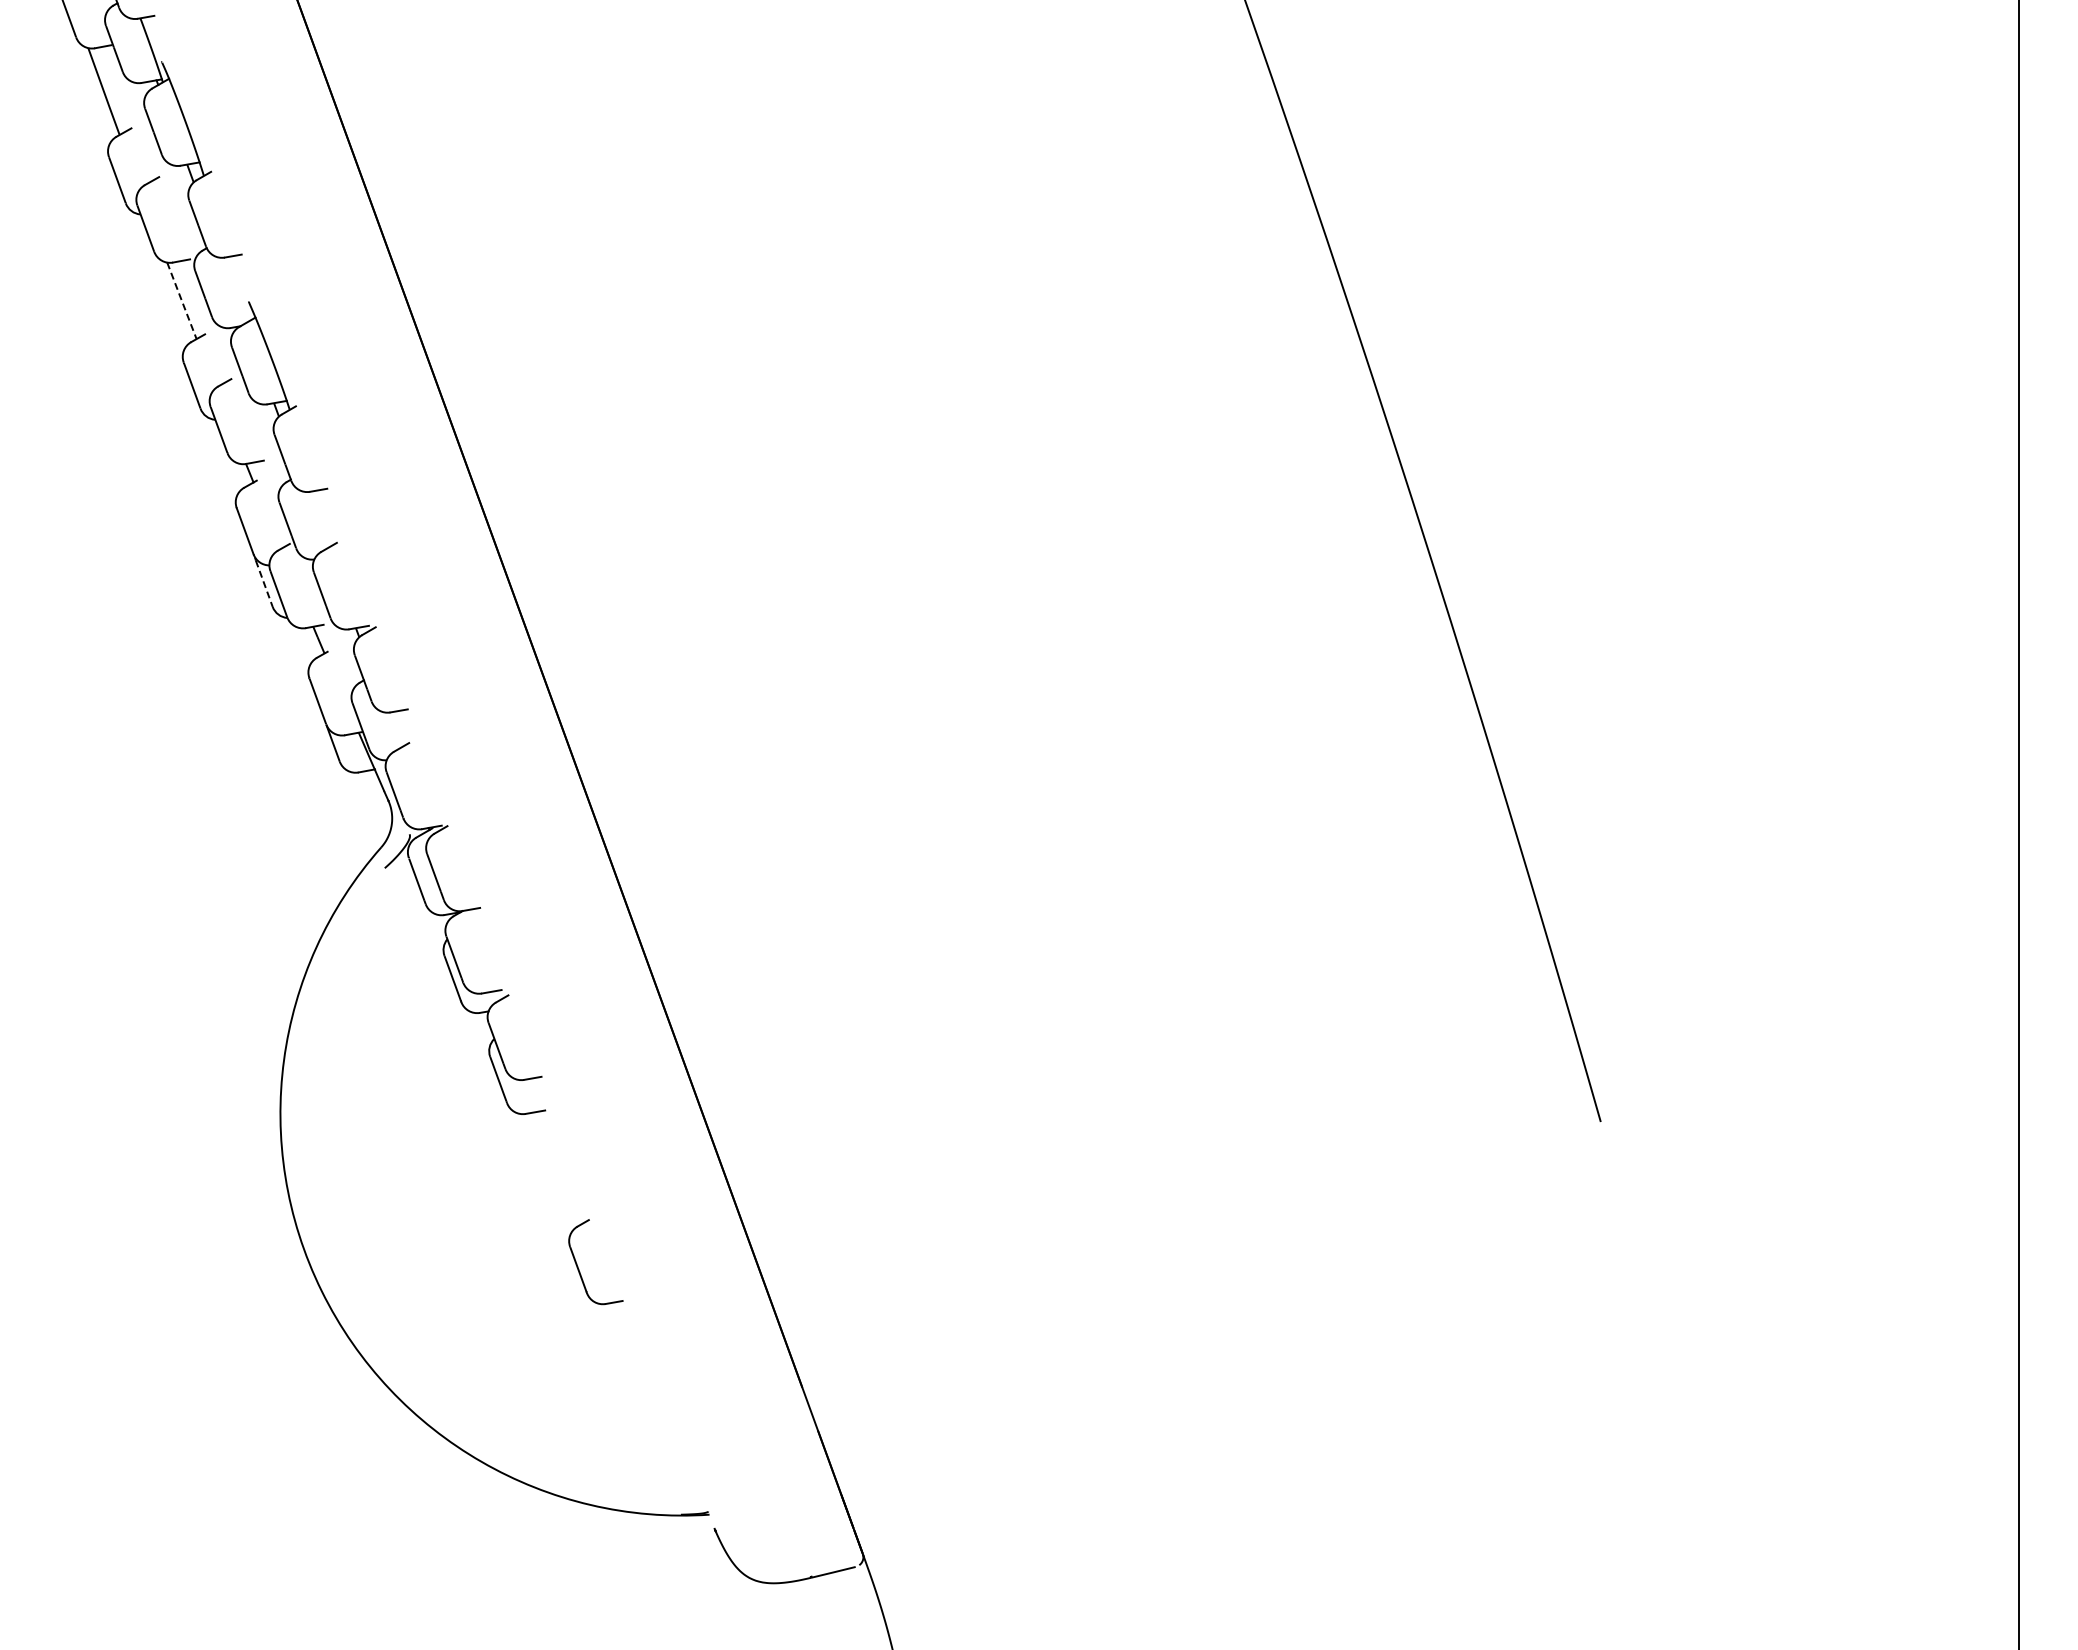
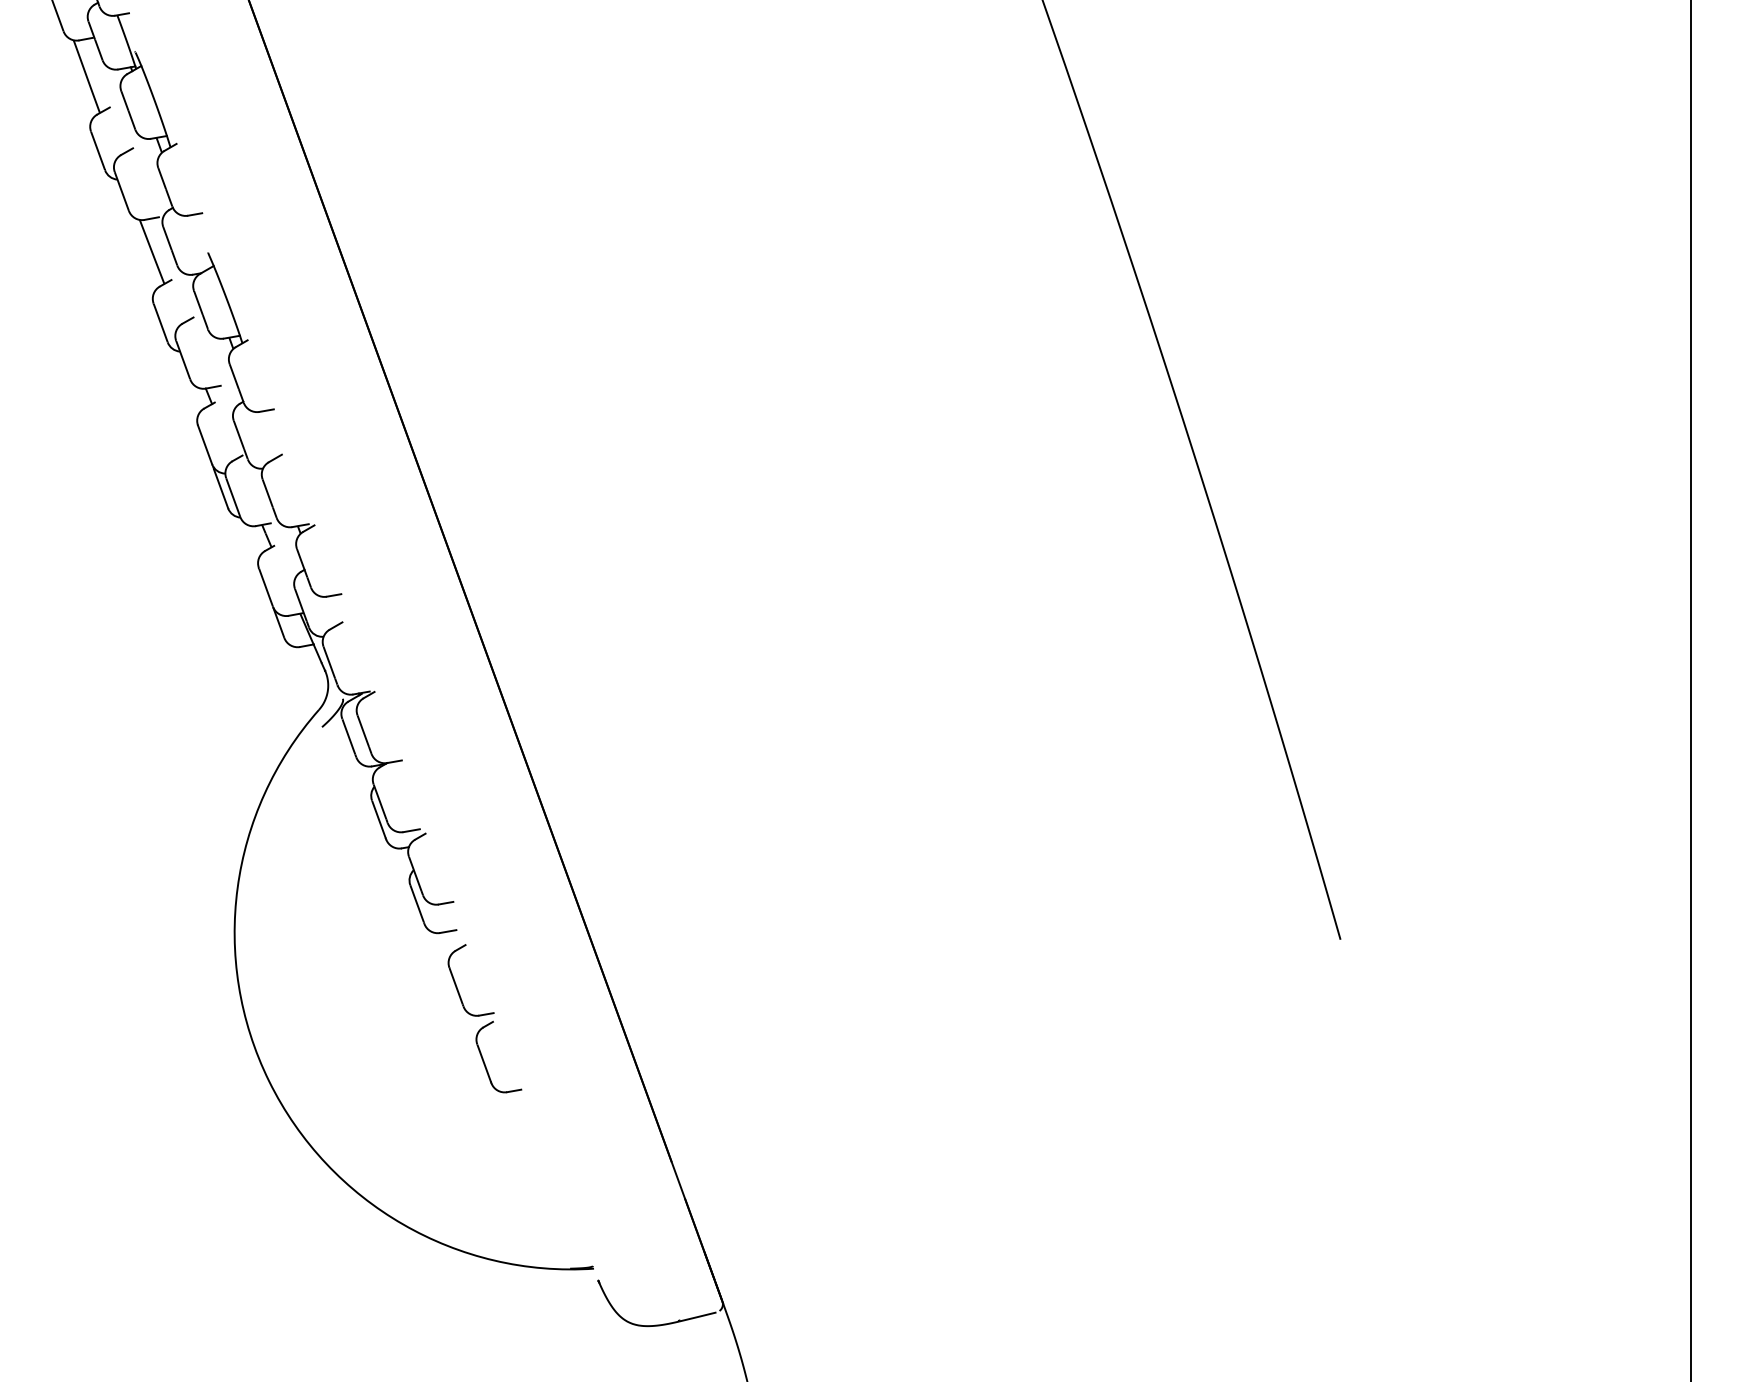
line: (182, 301) -> (152, 252), dashed -> solid
line: (264, 583) -> (221, 488), dashed -> solid
part: (545, 1175) -> (456, 984), added

